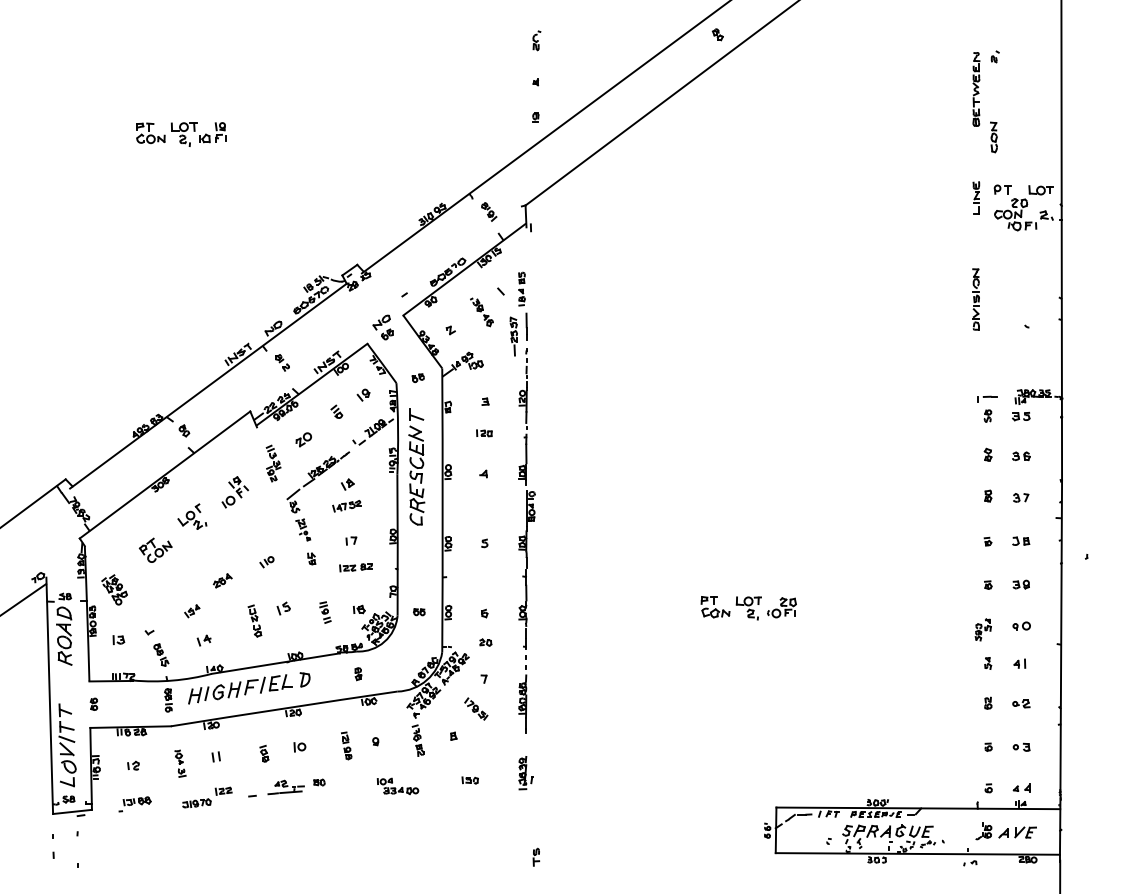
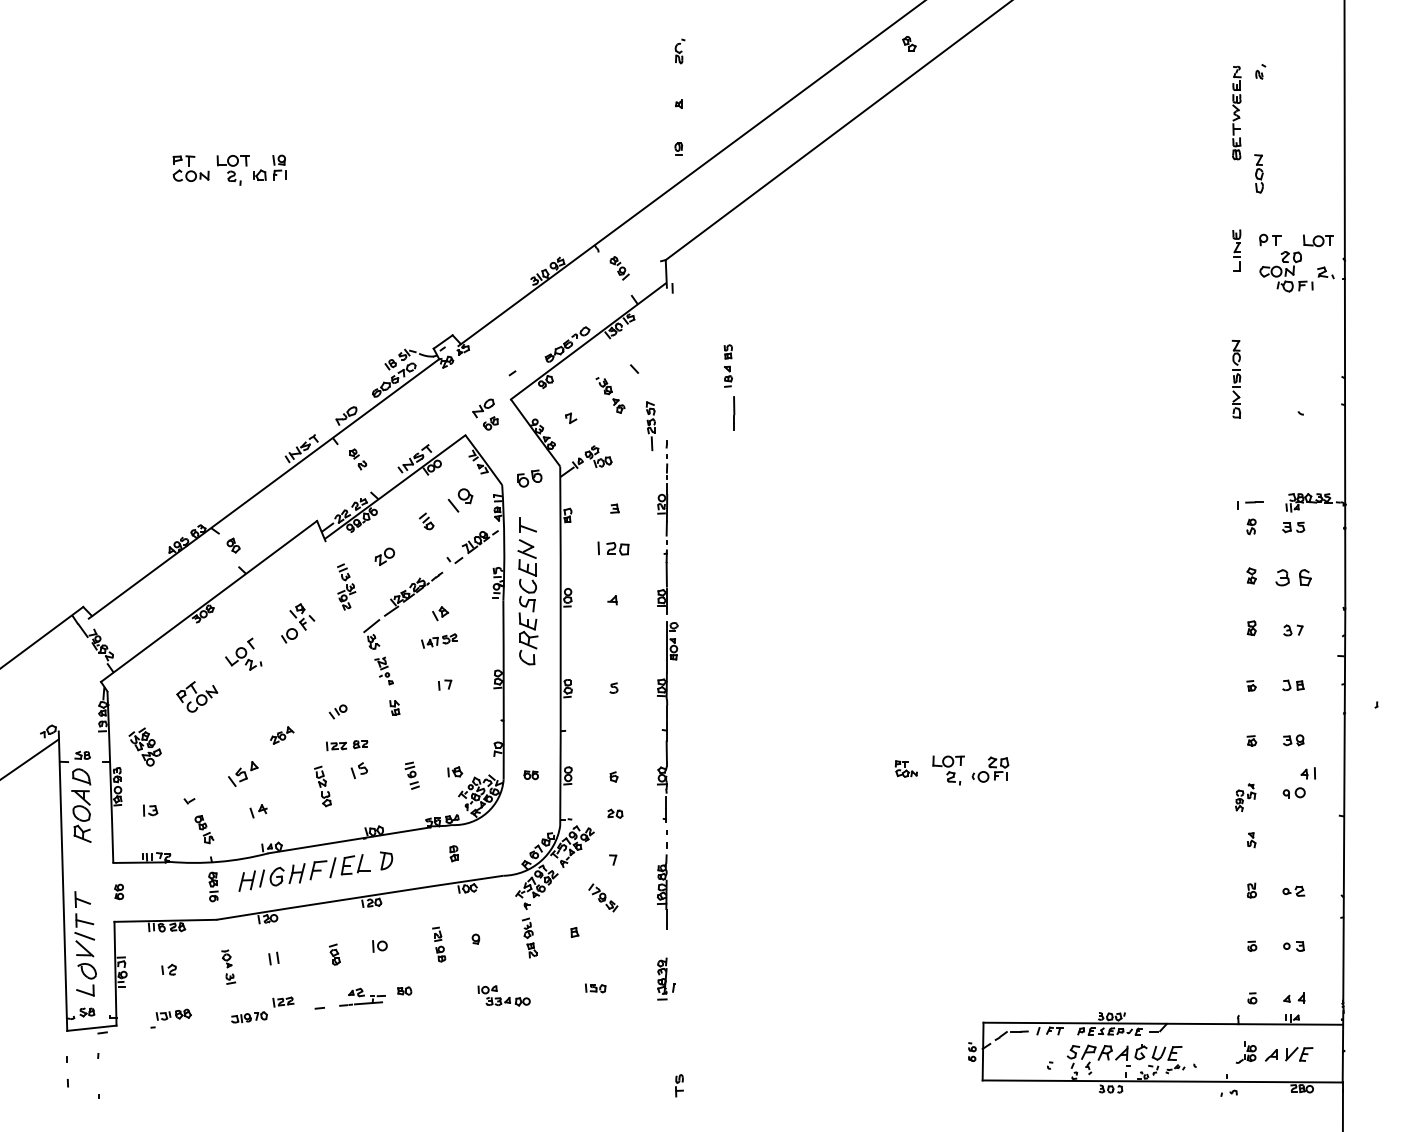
part: (522, 305) -> (729, 386), moved
part: (417, 378) -> (528, 479), size x1.6
part: (363, 394) -> (460, 499), size x1.6
part: (484, 433) -> (613, 548), size x1.6
part: (1021, 456) -> (1293, 578), size x1.6
part: (355, 567) -> (346, 745), moved
part: (715, 607) -> (906, 769), size x0.6
part: (192, 611) -> (243, 774), size x1.6
part: (1019, 663) -> (1307, 773), moved

